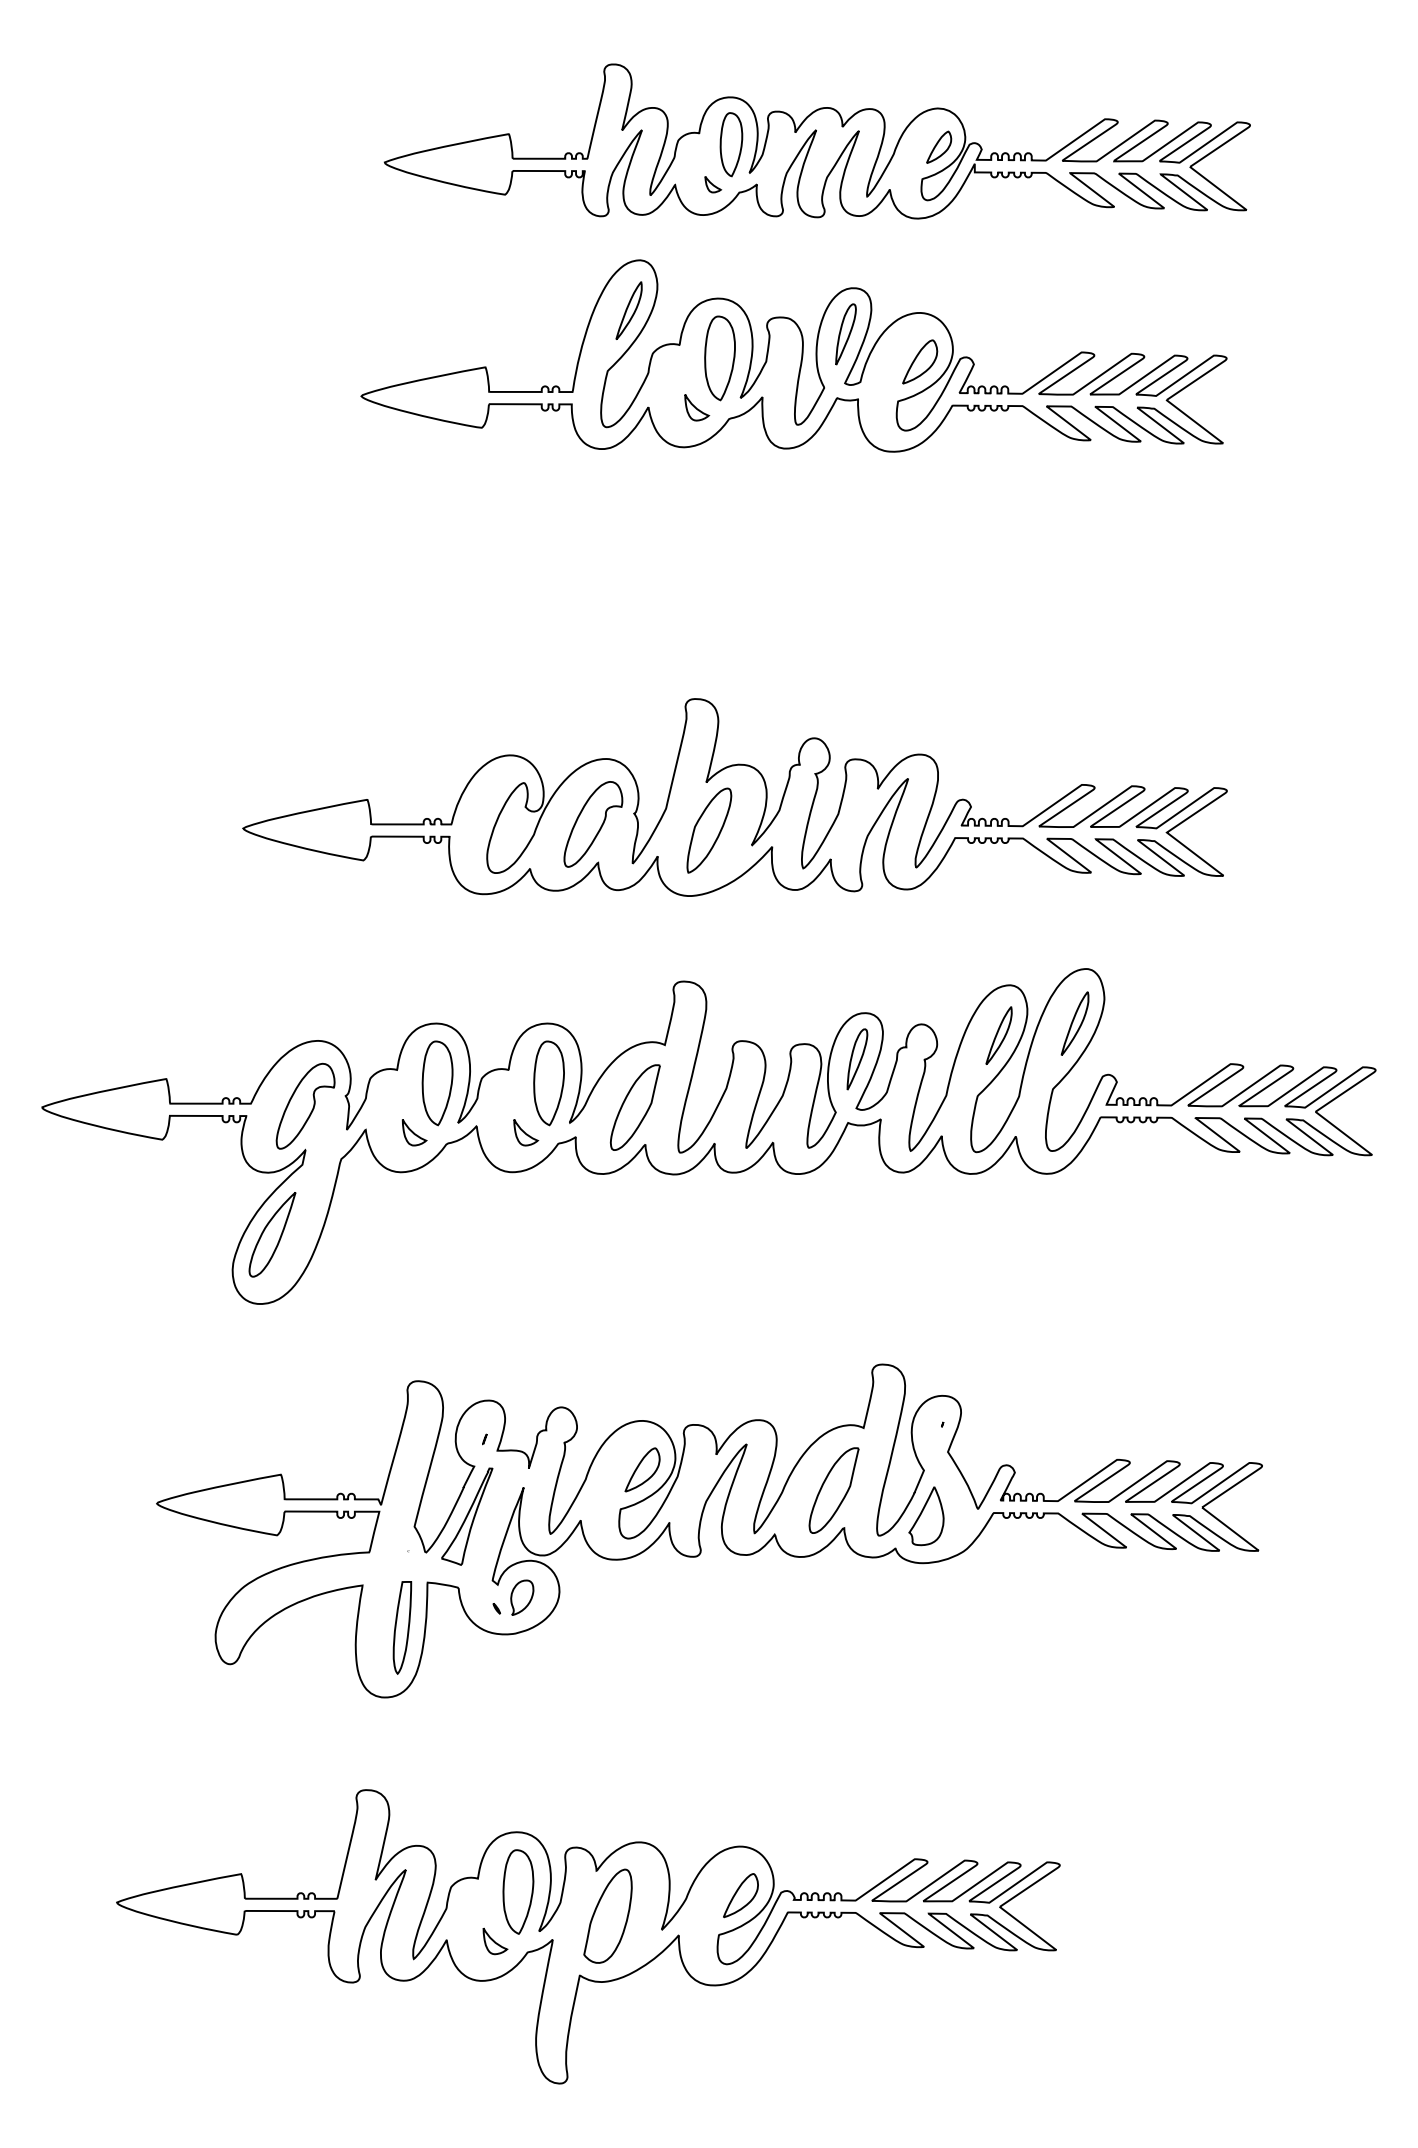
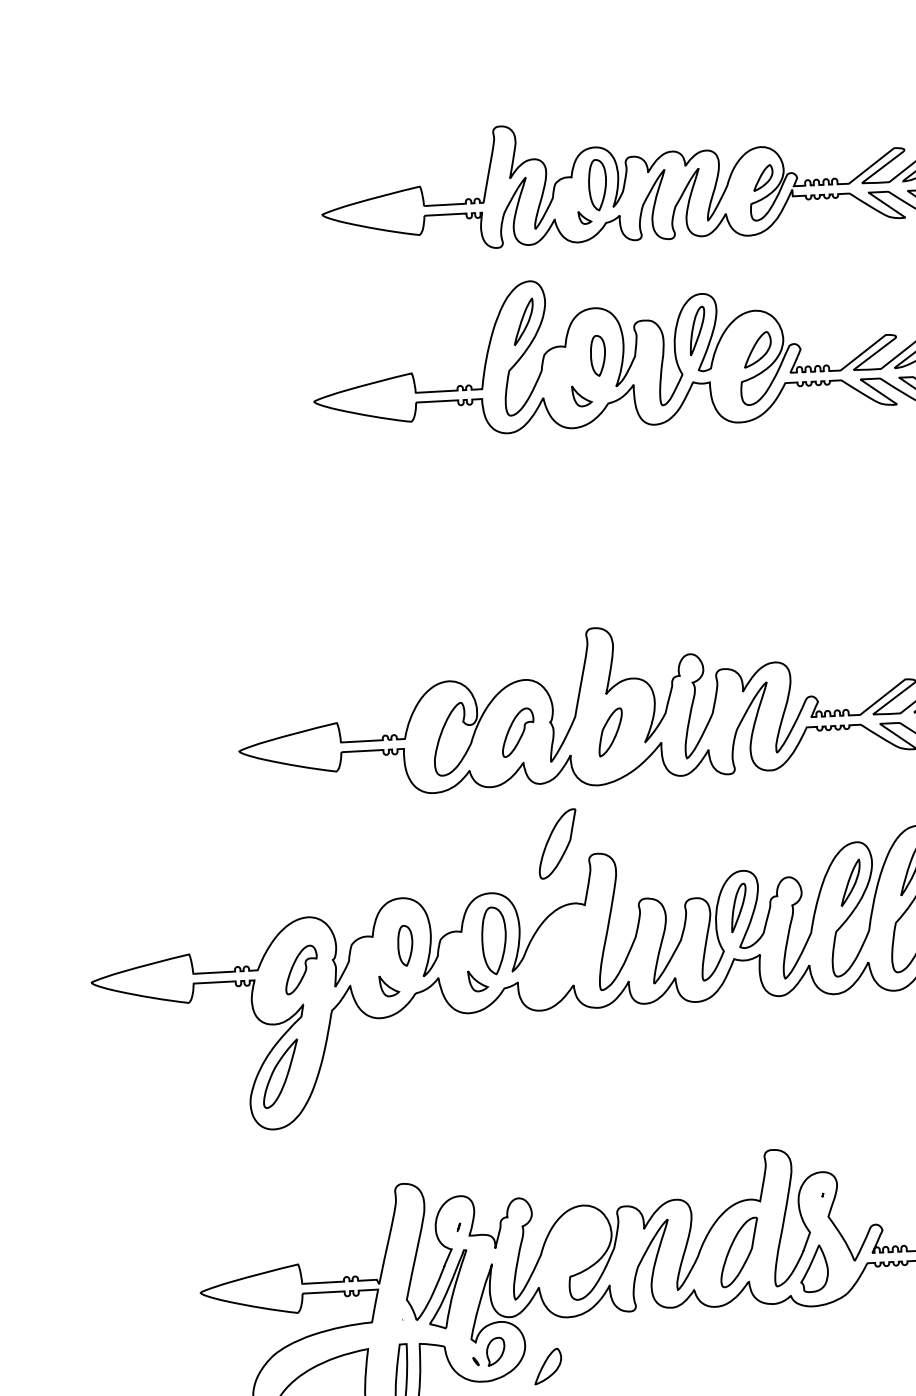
part: (719, 358) -> (597, 355), size x0.6
part: (593, 824) -> (518, 732), size x0.7
part: (709, 830) -> (610, 732), size x0.7
part: (437, 1083) -> (405, 945), size x0.6
part: (305, 1105) -> (301, 969), size x0.7
part: (634, 1107) -> (557, 843), moved
part: (642, 1469) -> (547, 1366), moved

